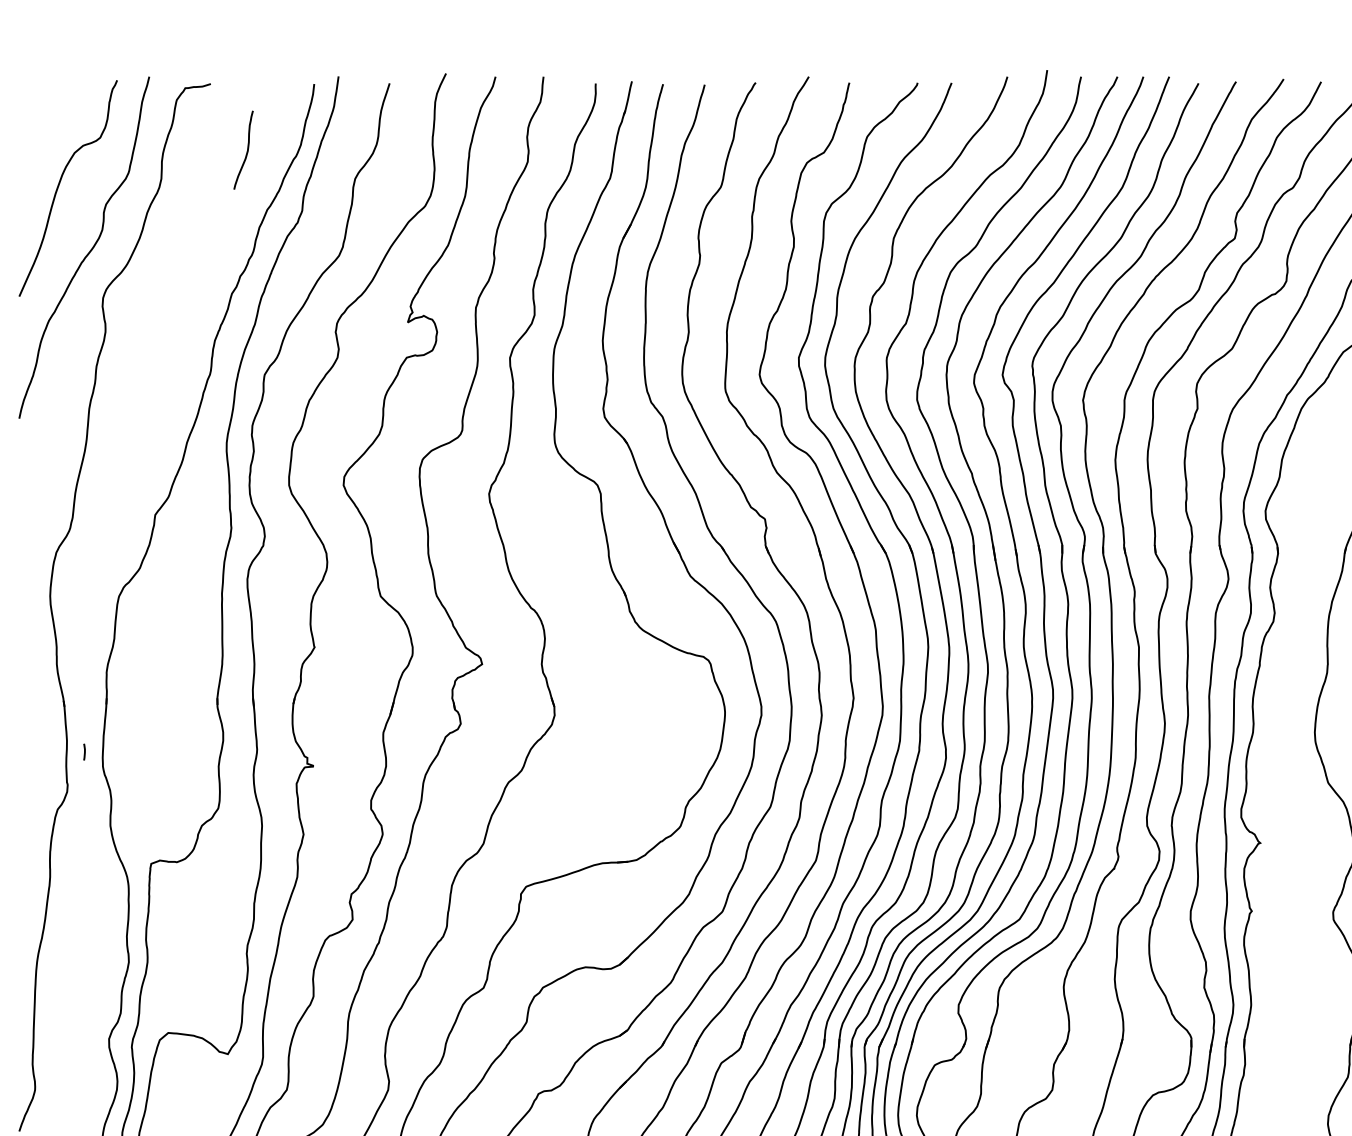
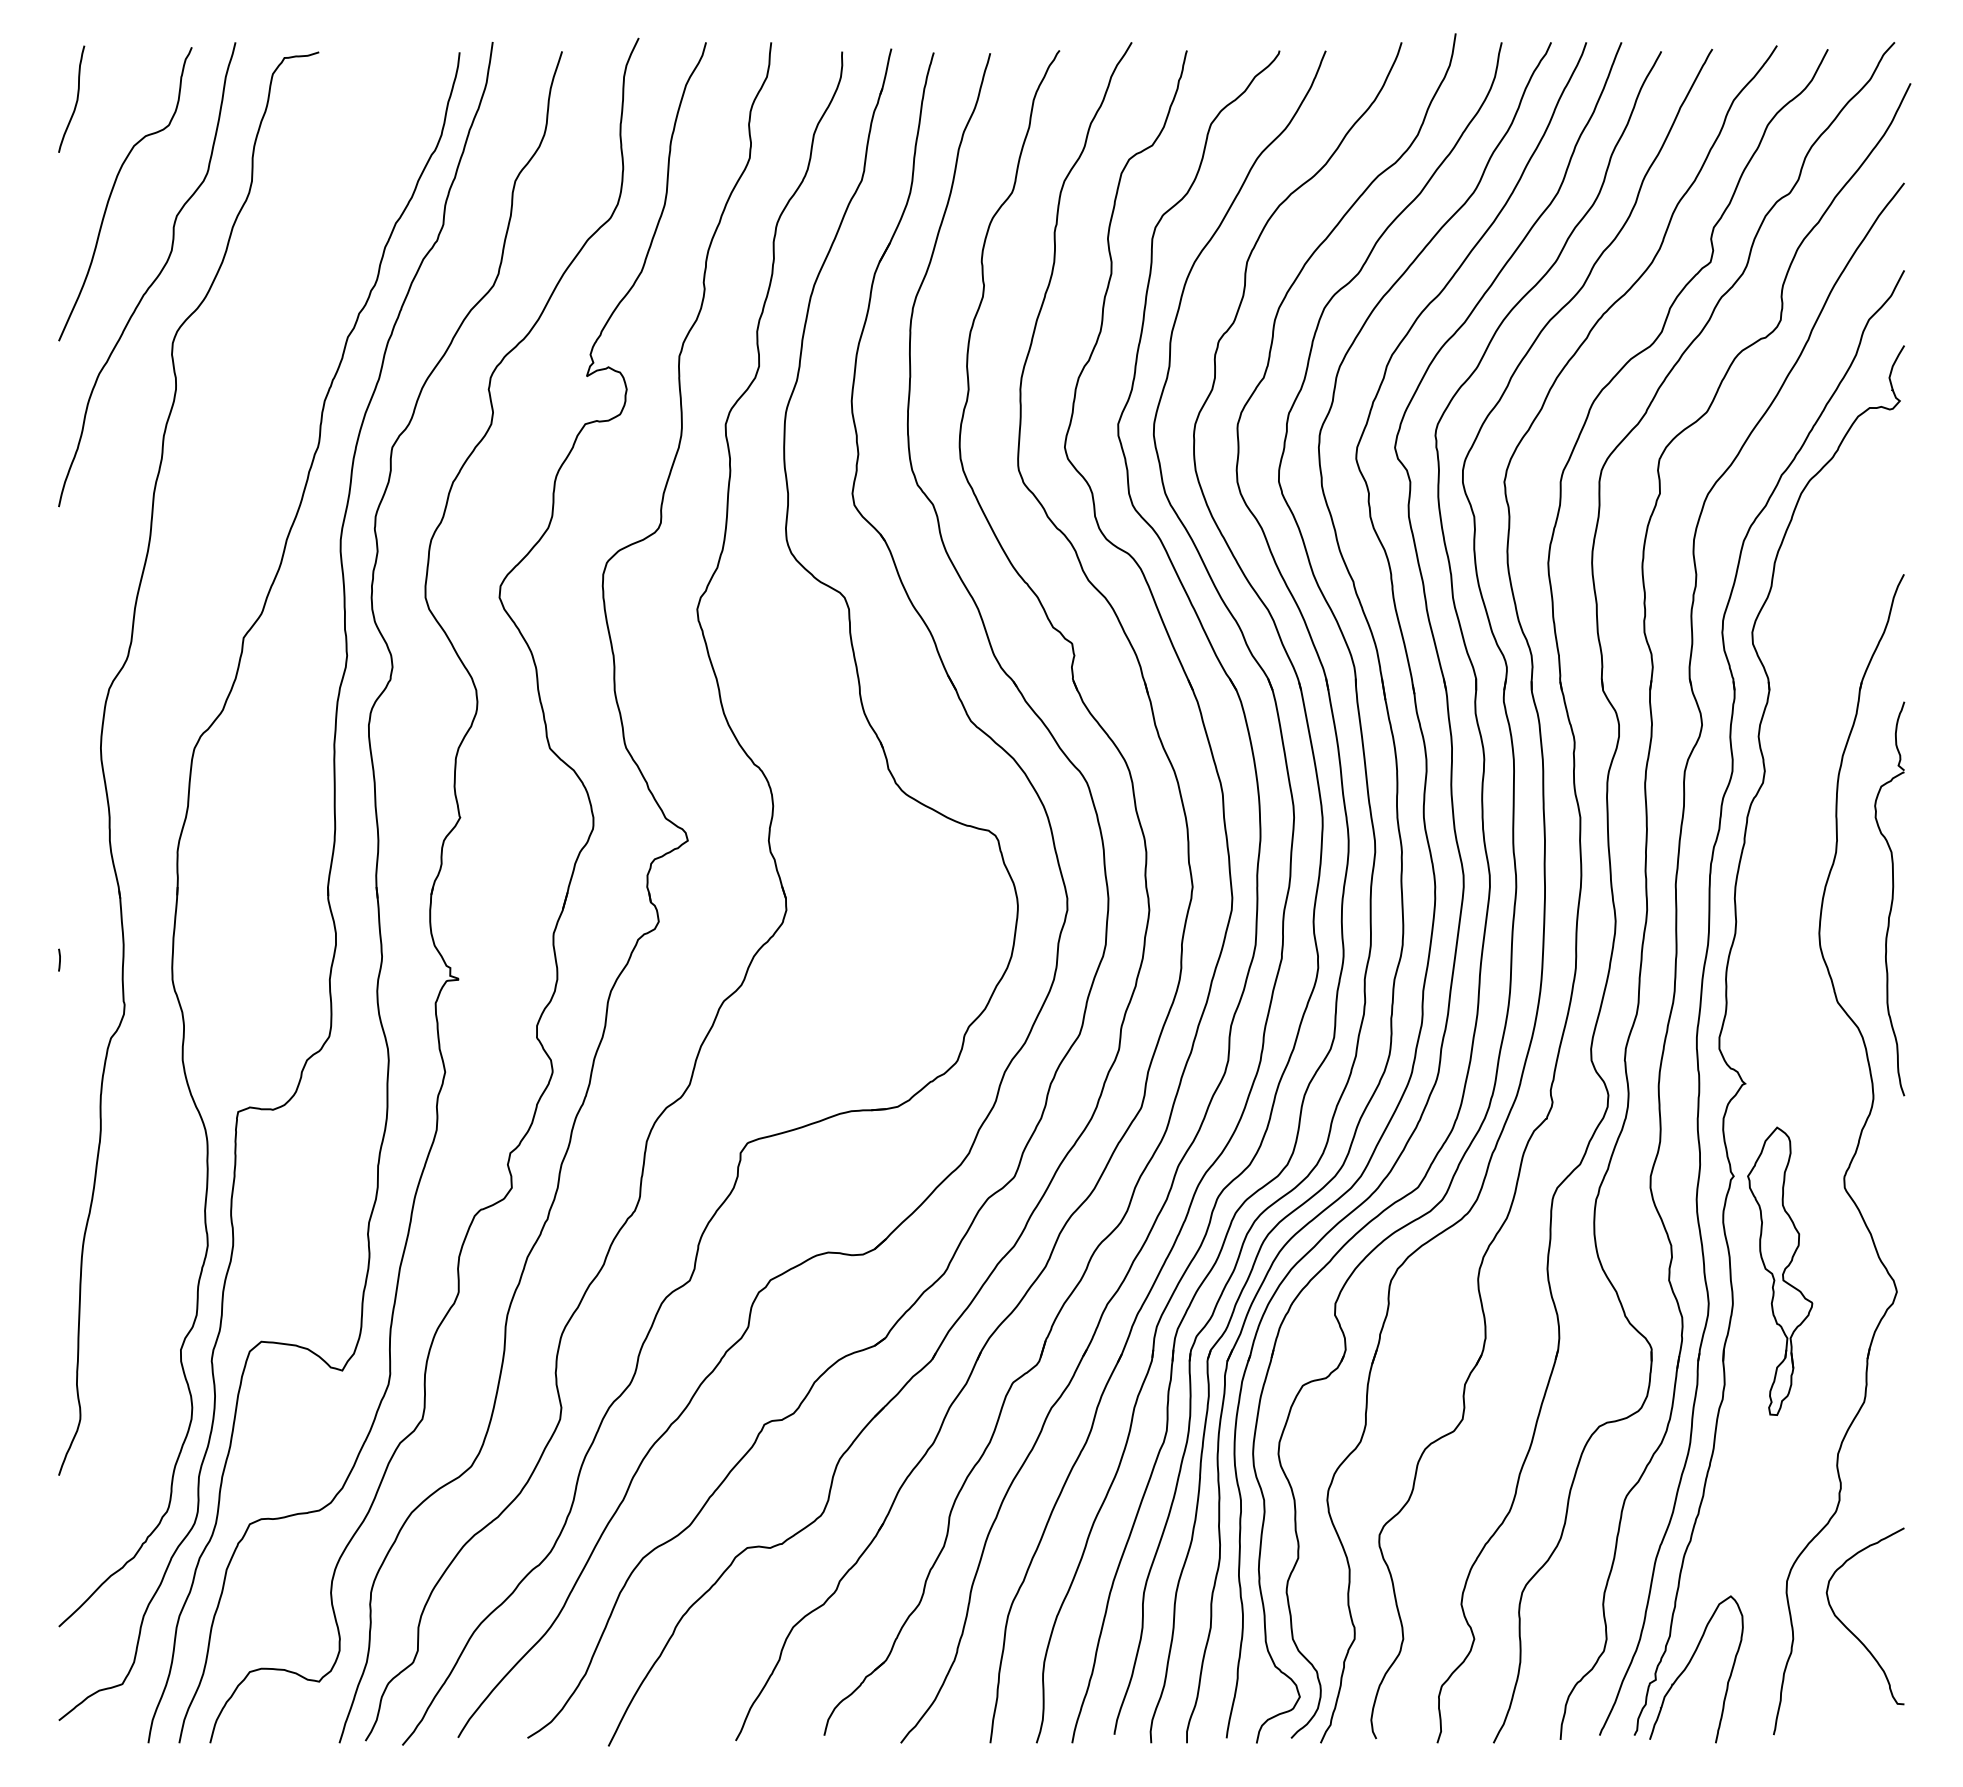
curve: (247, 149) -> (76, 98), moved
line: (84, 751) -> (59, 959), moved
part: (1286, 980) -> (1780, 1270), added

